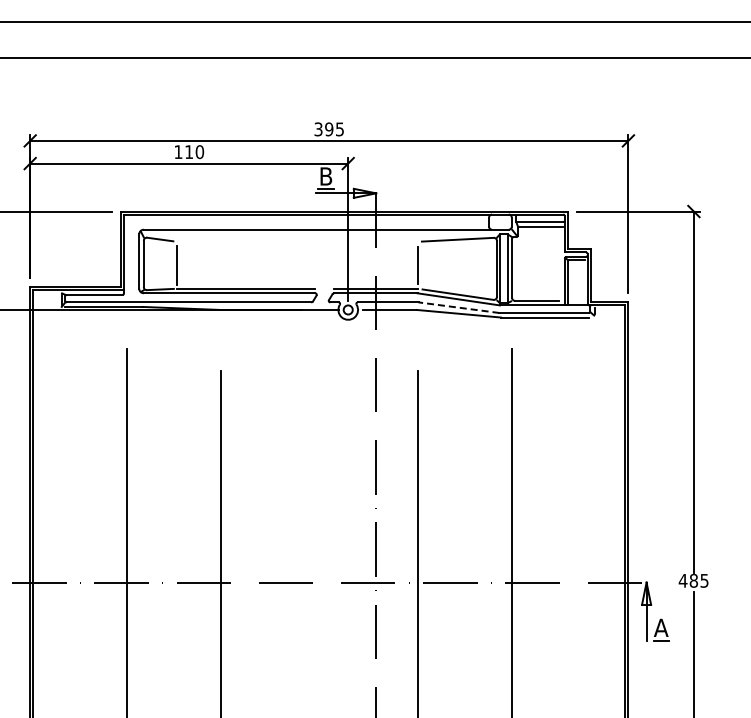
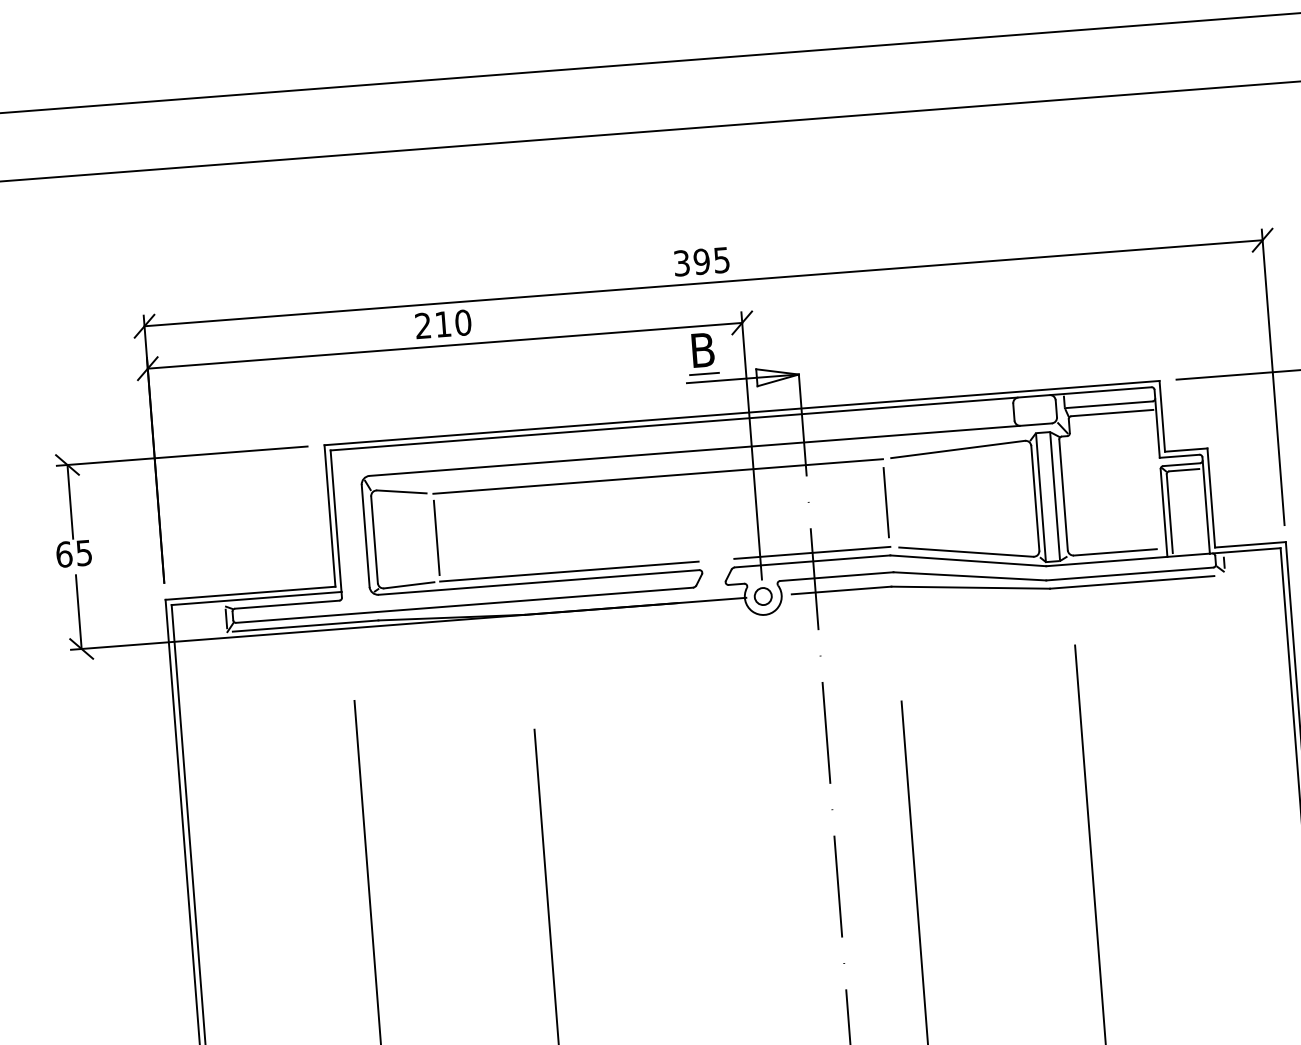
text: (178, 151) -> (423, 324), 110 -> 210
line: (296, 241) -> (656, 475), added
line: (458, 307) -> (969, 576), dashed -> solid

